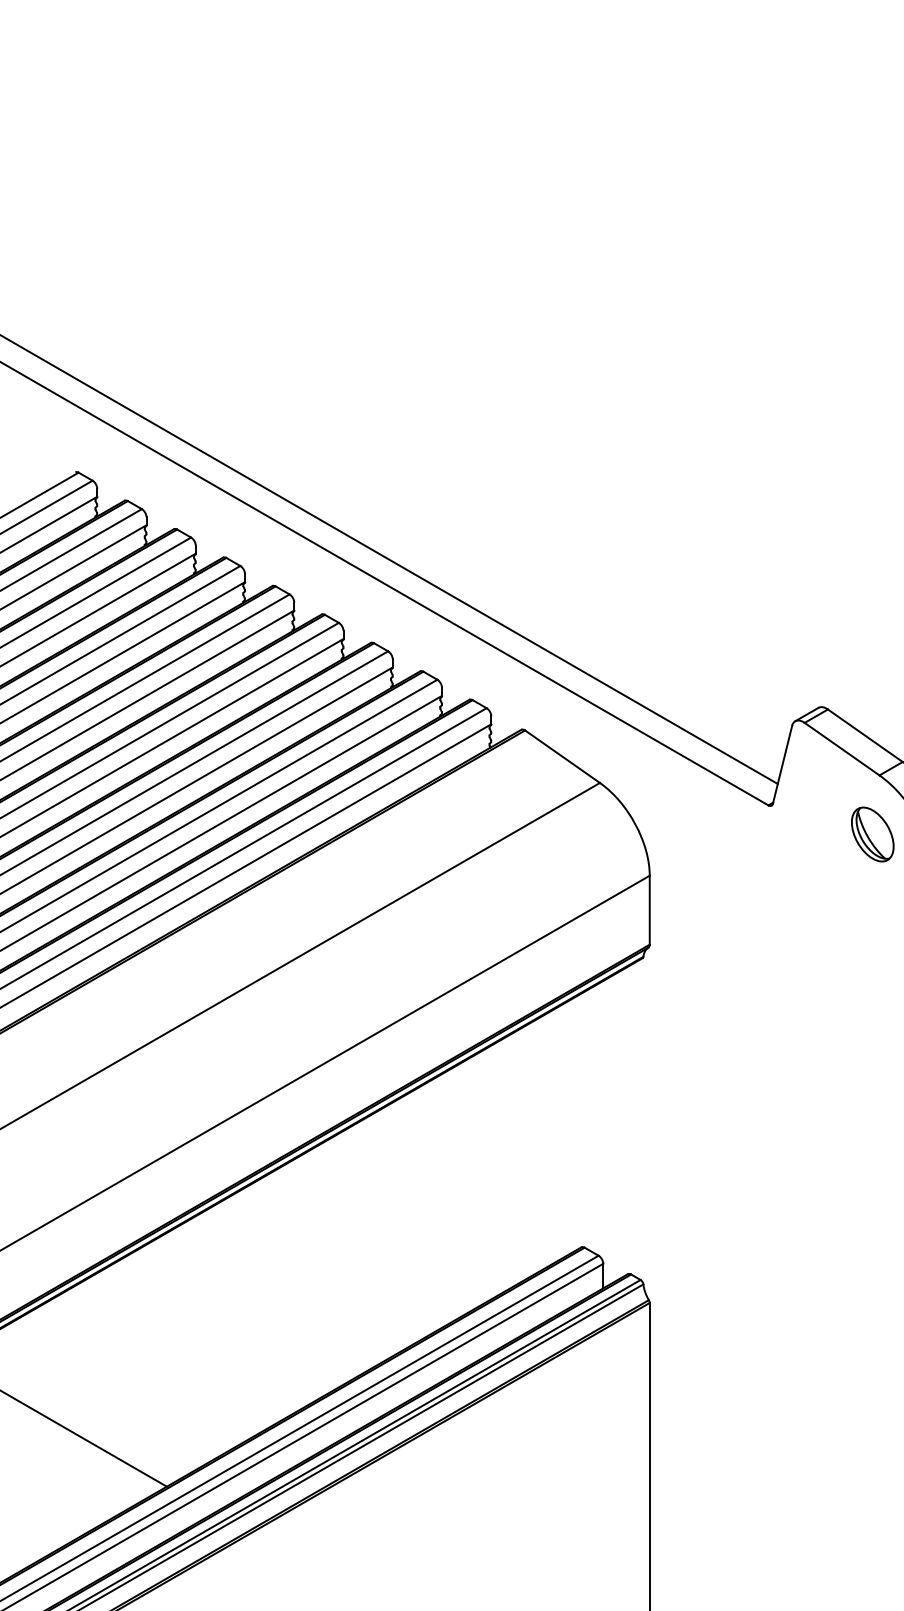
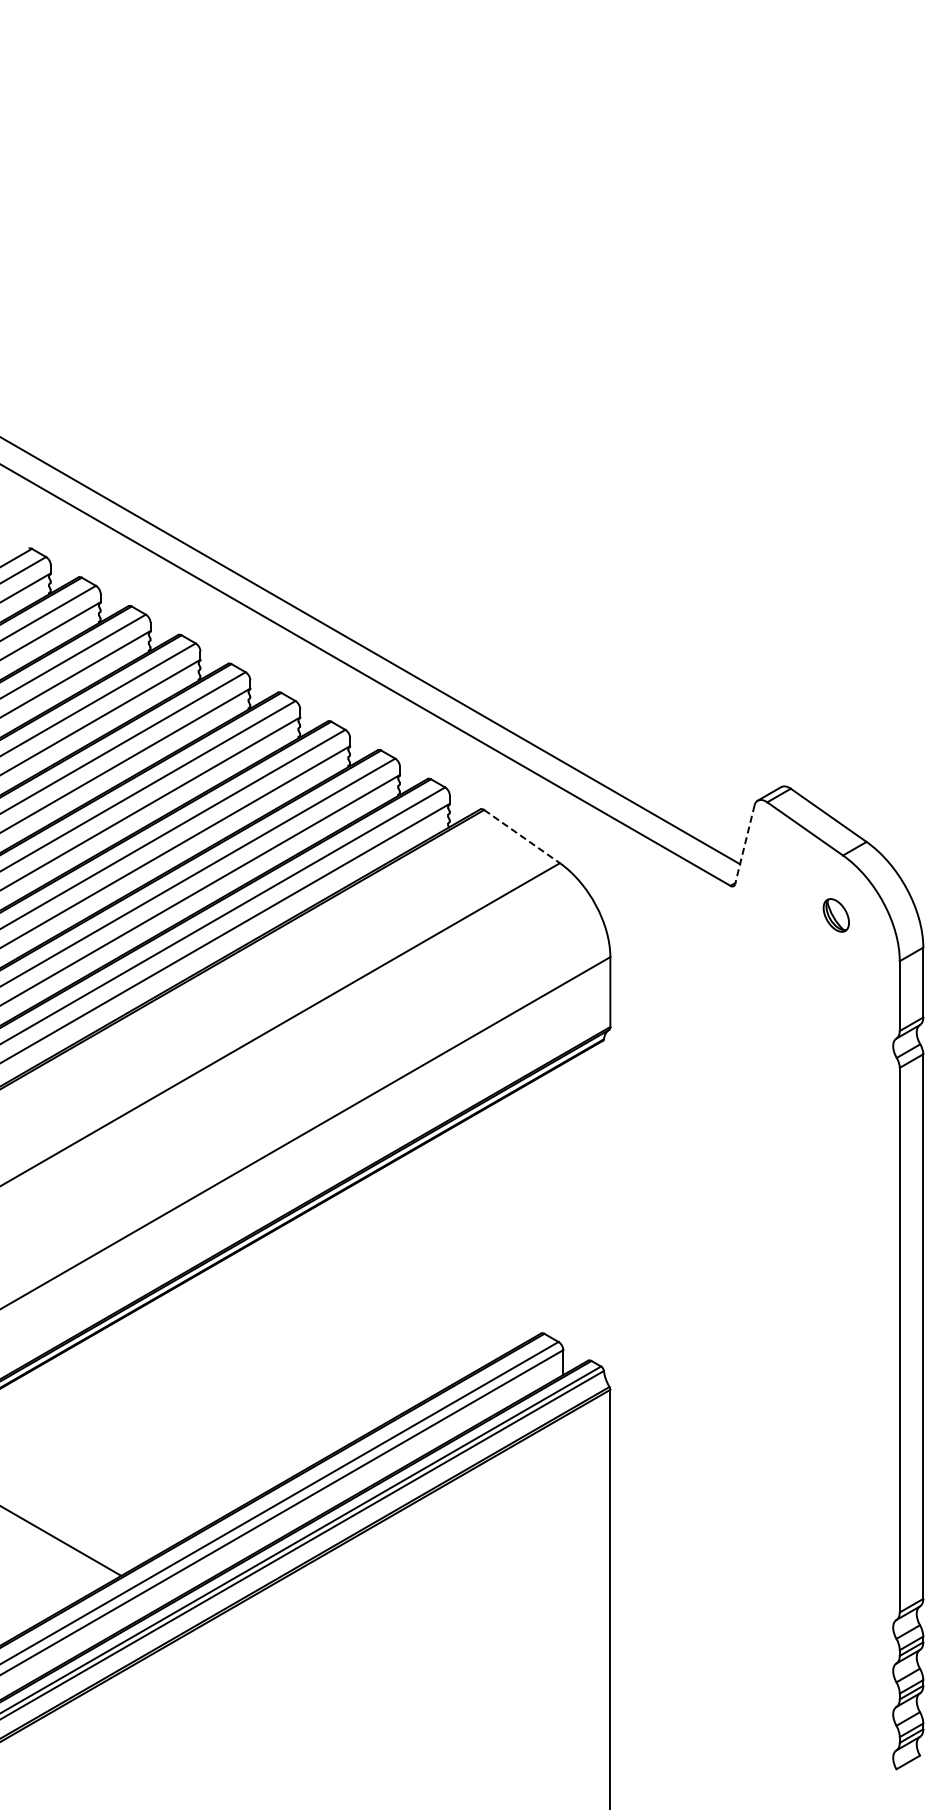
line: (562, 756) -> (522, 836), solid -> dashed
line: (782, 764) -> (744, 844), solid -> dashed
part: (873, 834) -> (836, 915), size x0.6

